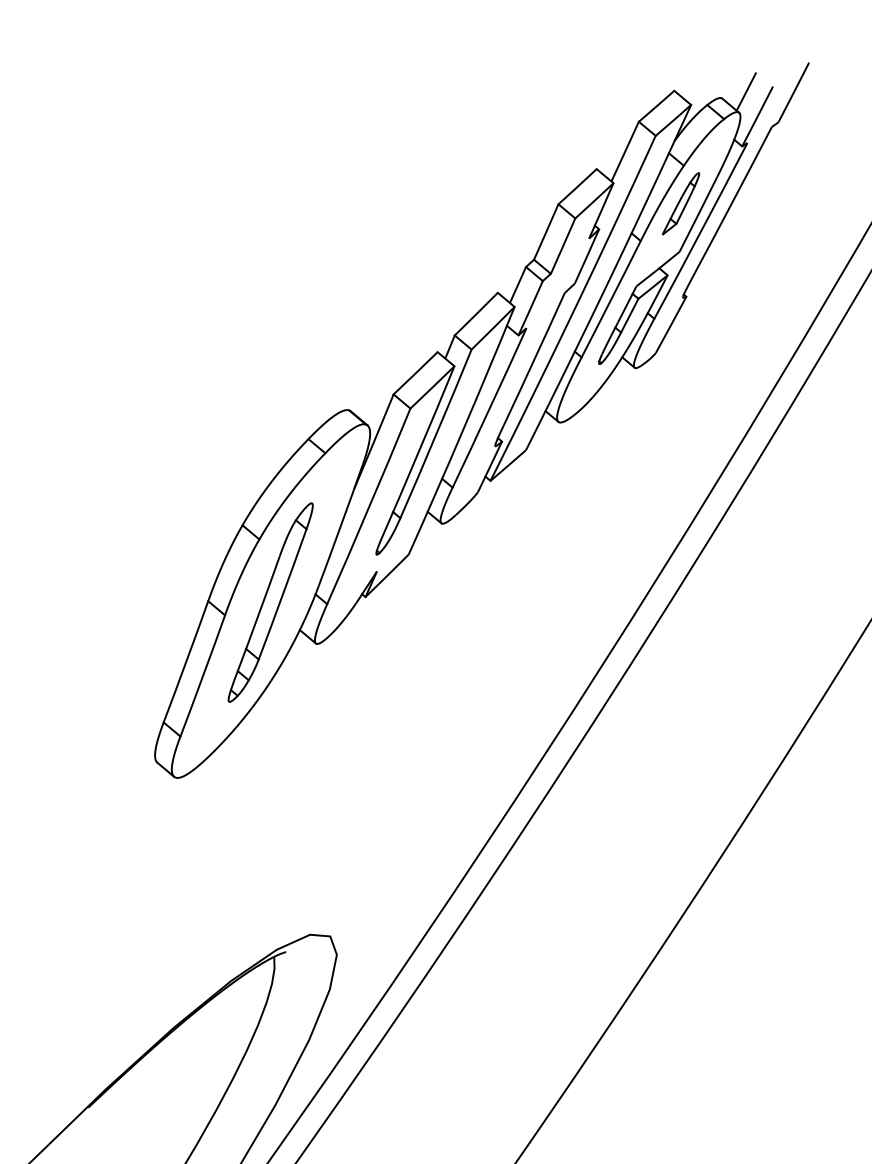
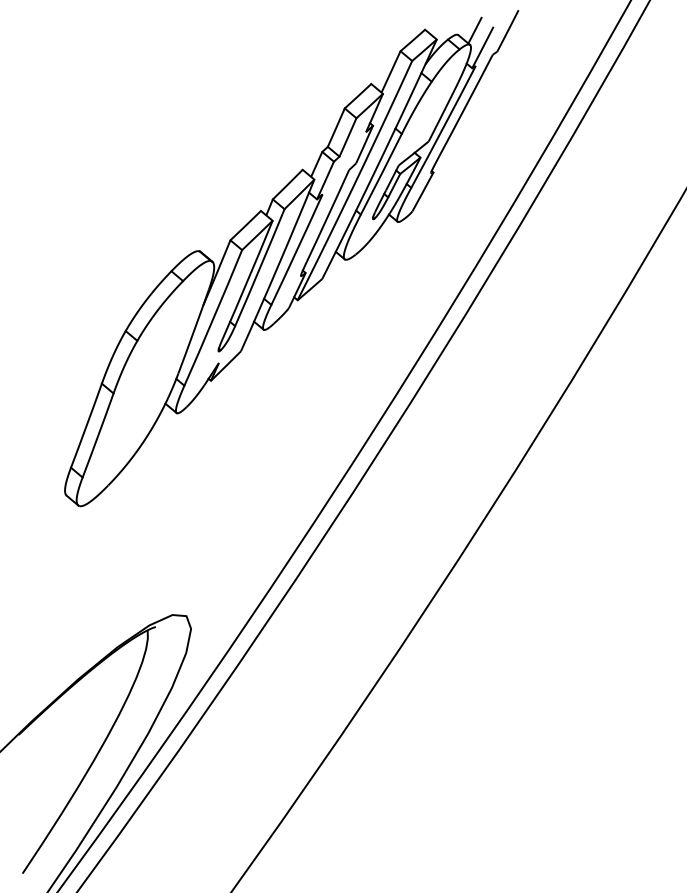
part: (680, 202) -> (429, 107), removed
part: (271, 602) -> (145, 384), removed

